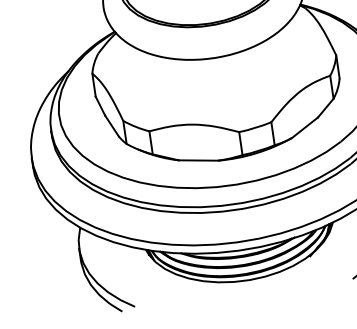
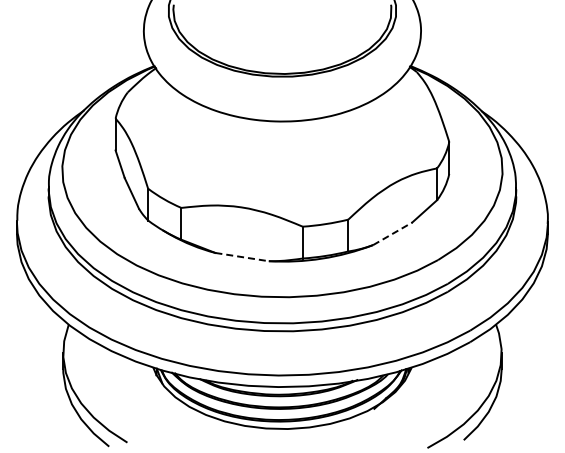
line: (304, 127) -> (392, 233), solid -> dashed
line: (198, 160) -> (242, 257), solid -> dashed

